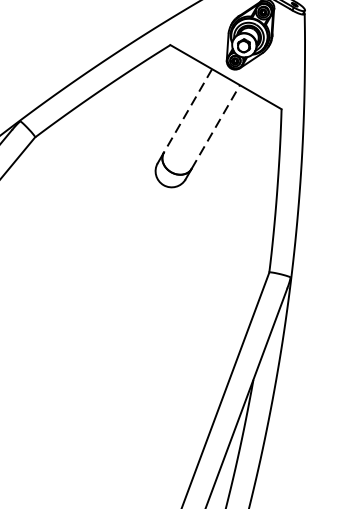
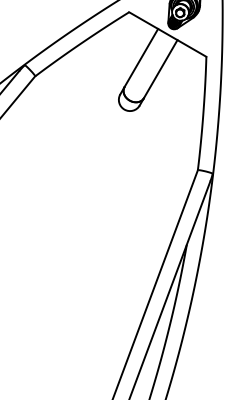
line: (188, 111) -> (141, 58), dashed -> solid
line: (215, 127) -> (160, 69), dashed -> solid

